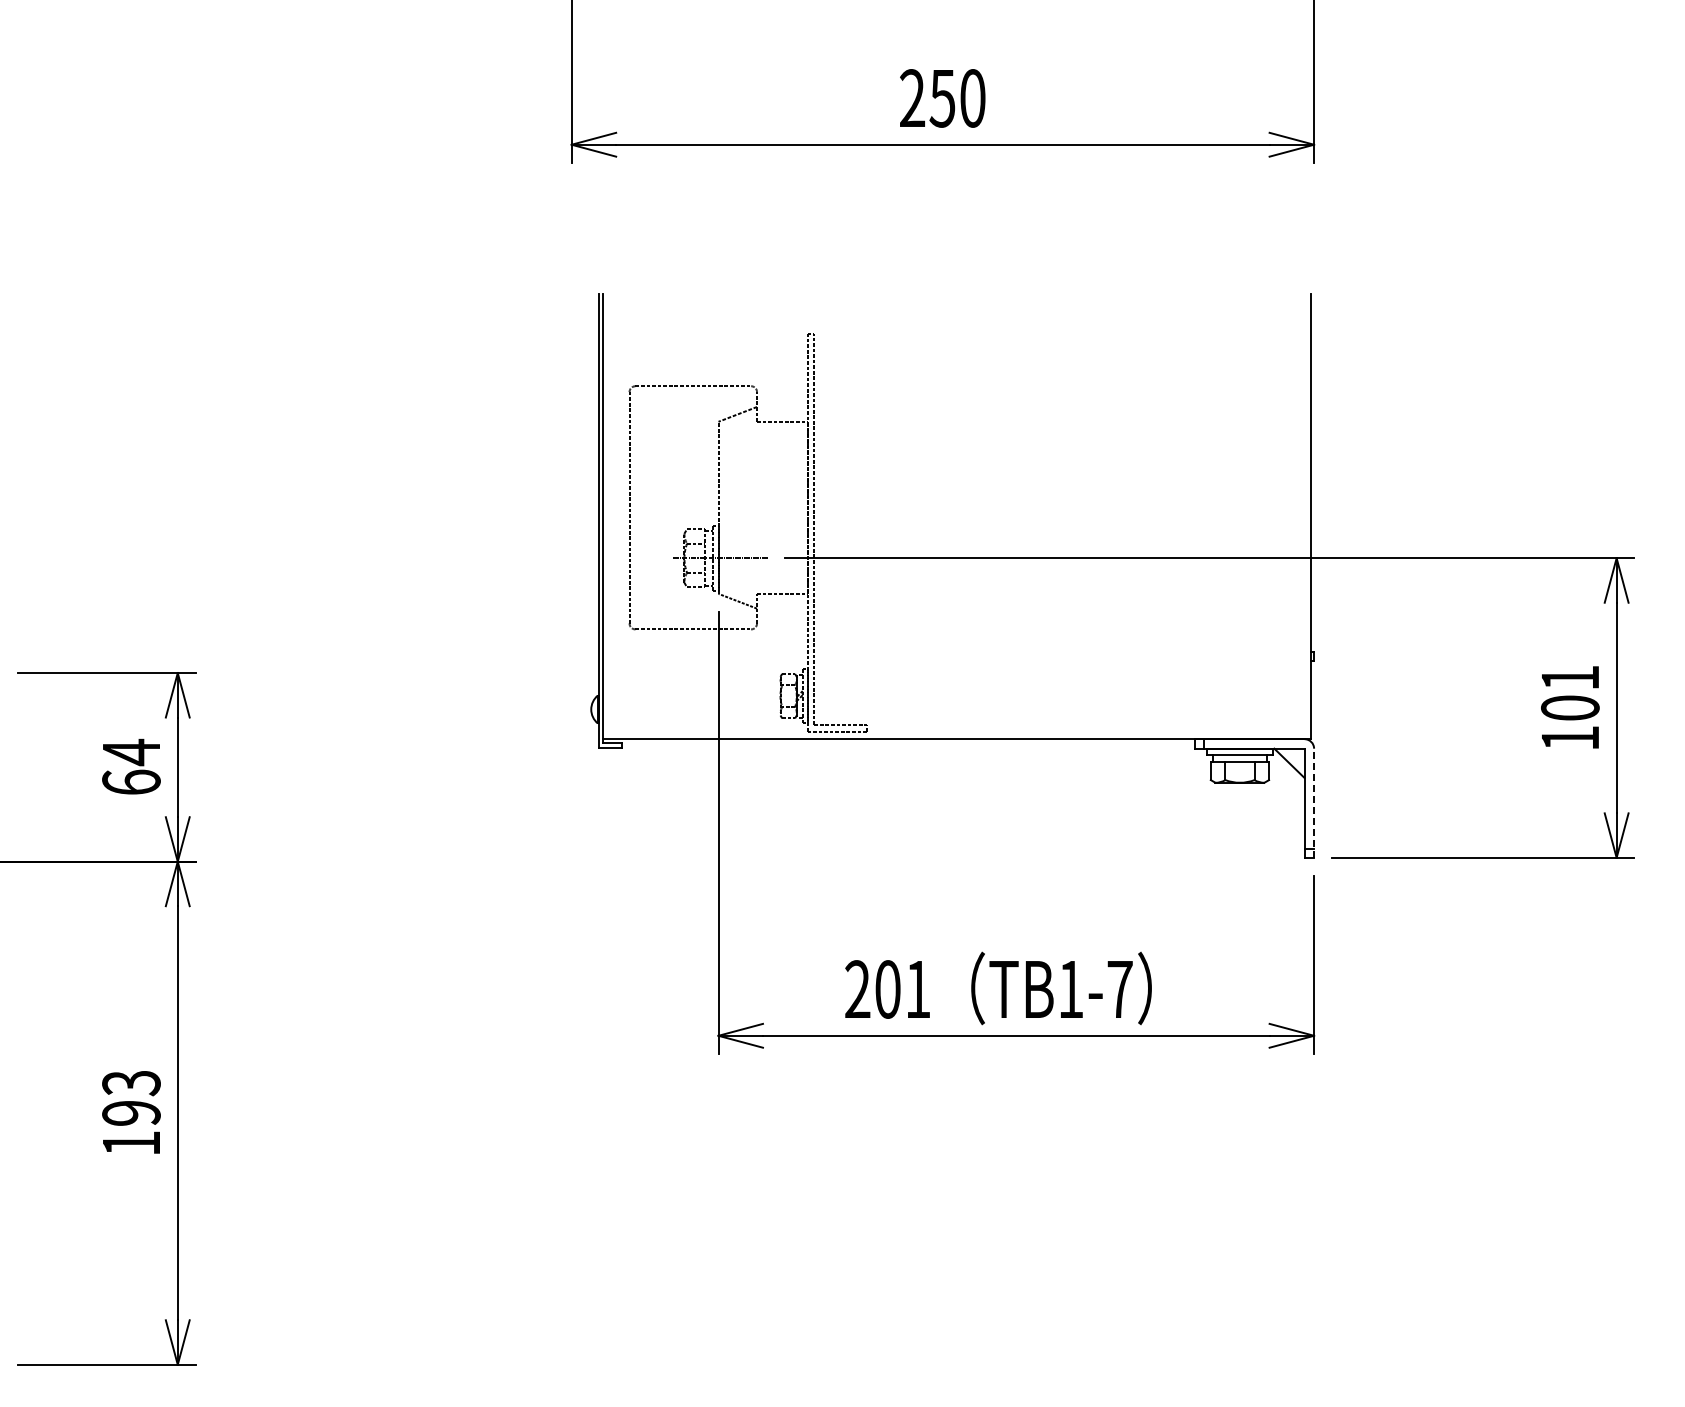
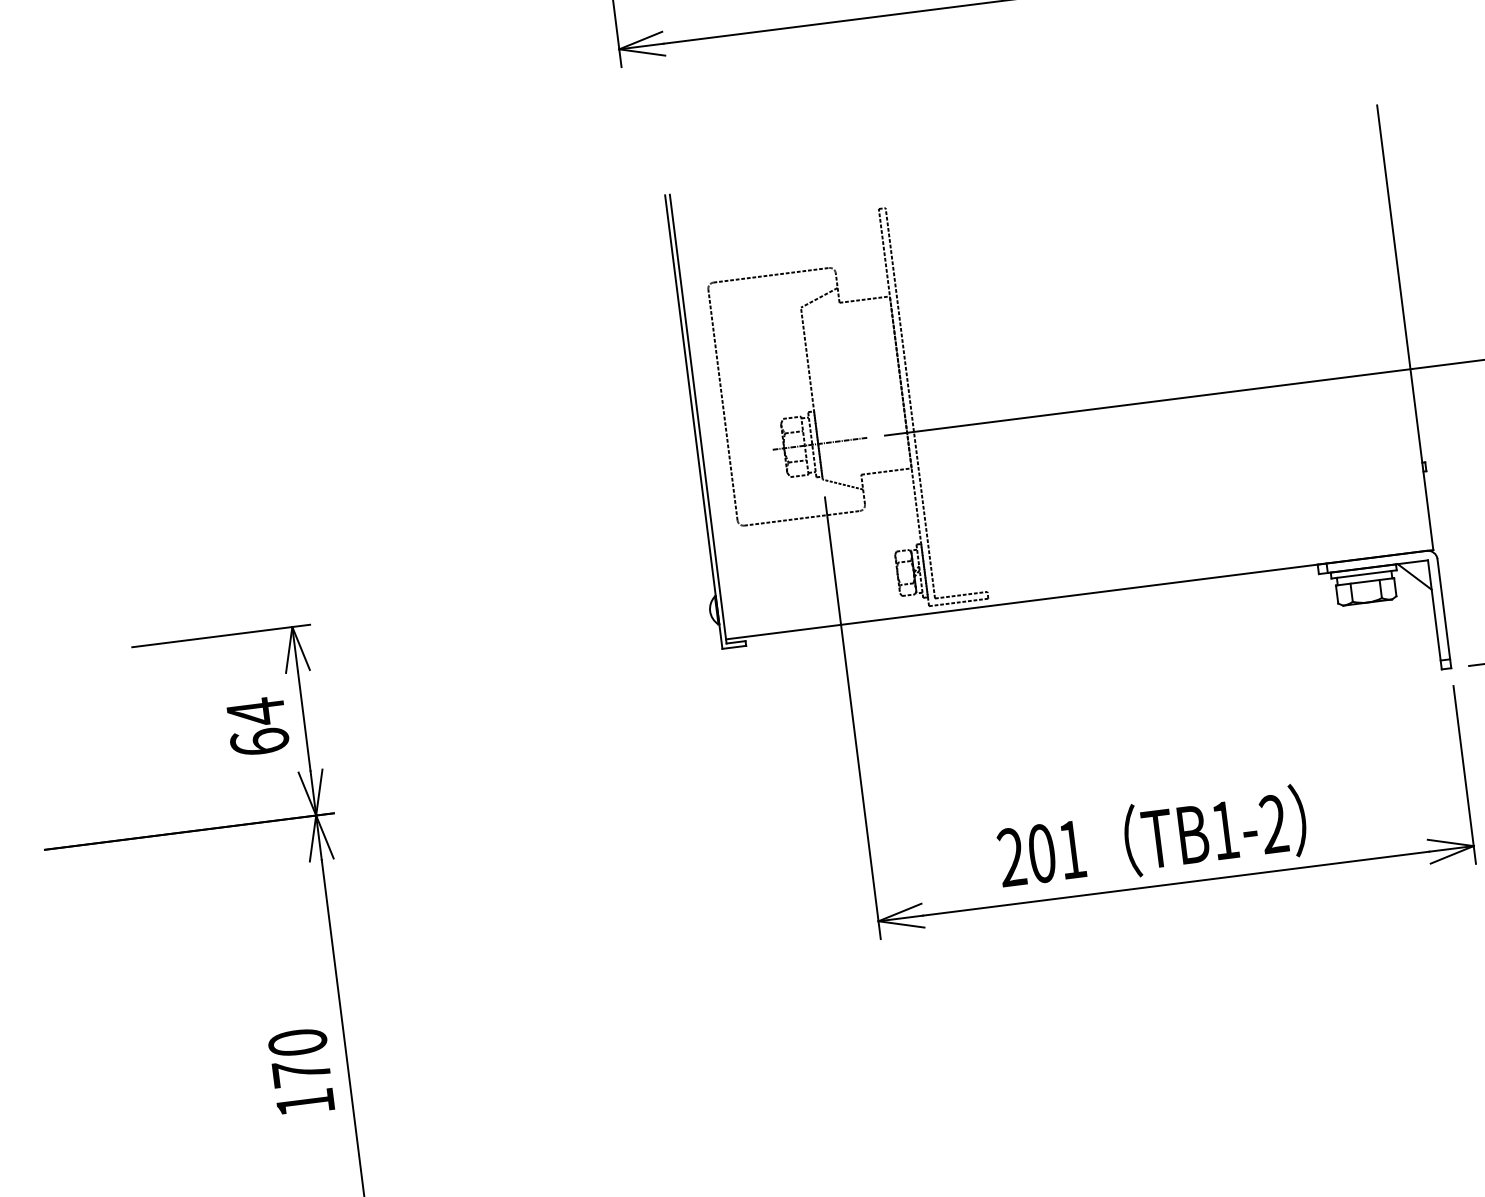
line: (1314, 803) -> (1444, 613), dashed -> solid
text: (1119, 988) -> (1273, 823), TB1-7 -> TB1-2
text: (131, 1097) -> (299, 1057), 193 -> 170

